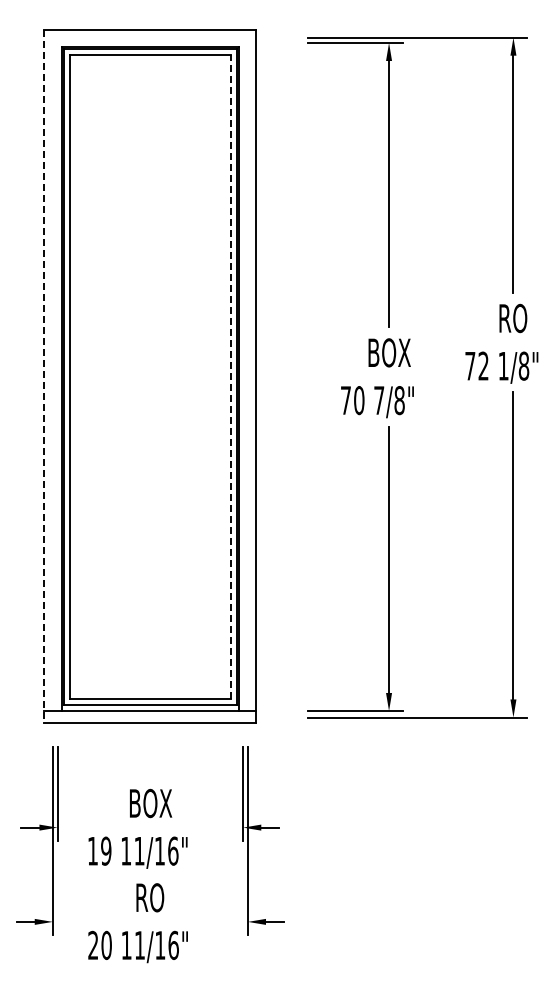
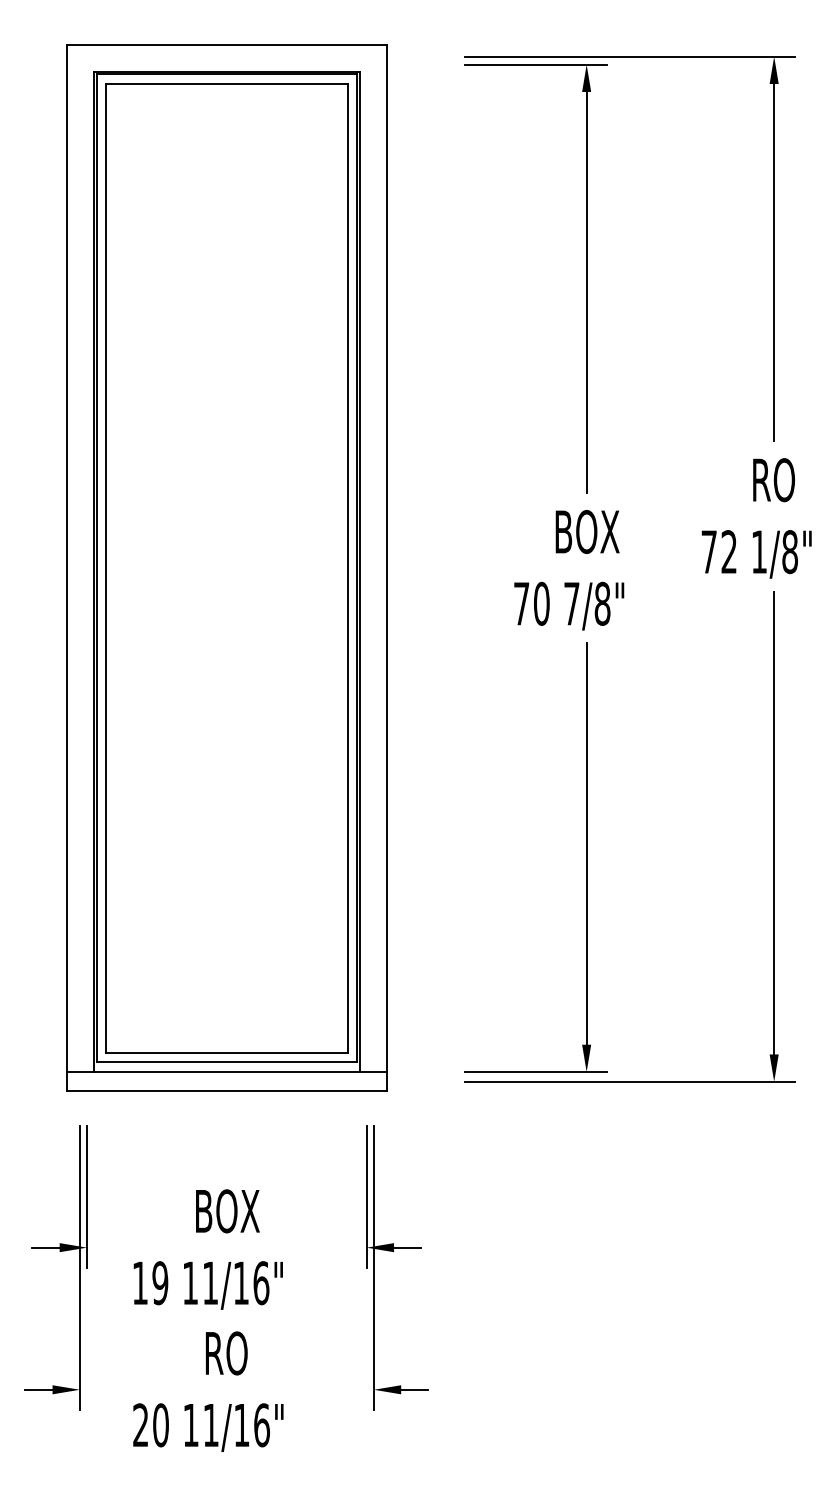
line: (44, 376) -> (67, 567), dashed -> solid
line: (230, 376) -> (347, 567), dashed -> solid

